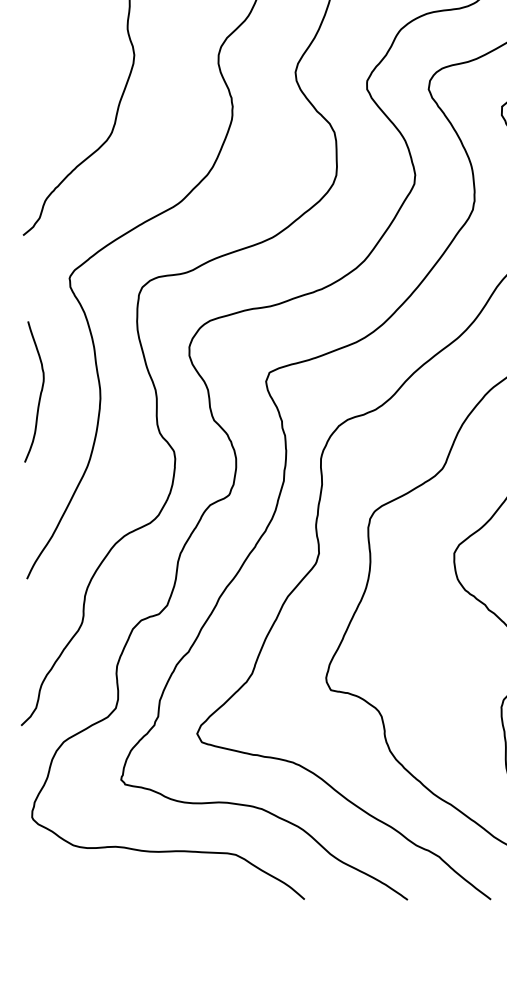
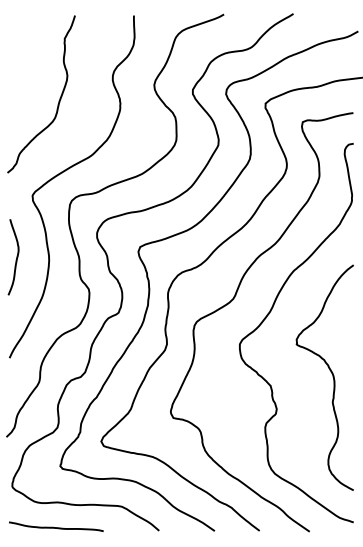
curve: (114, 893) -> (56, 527), added

